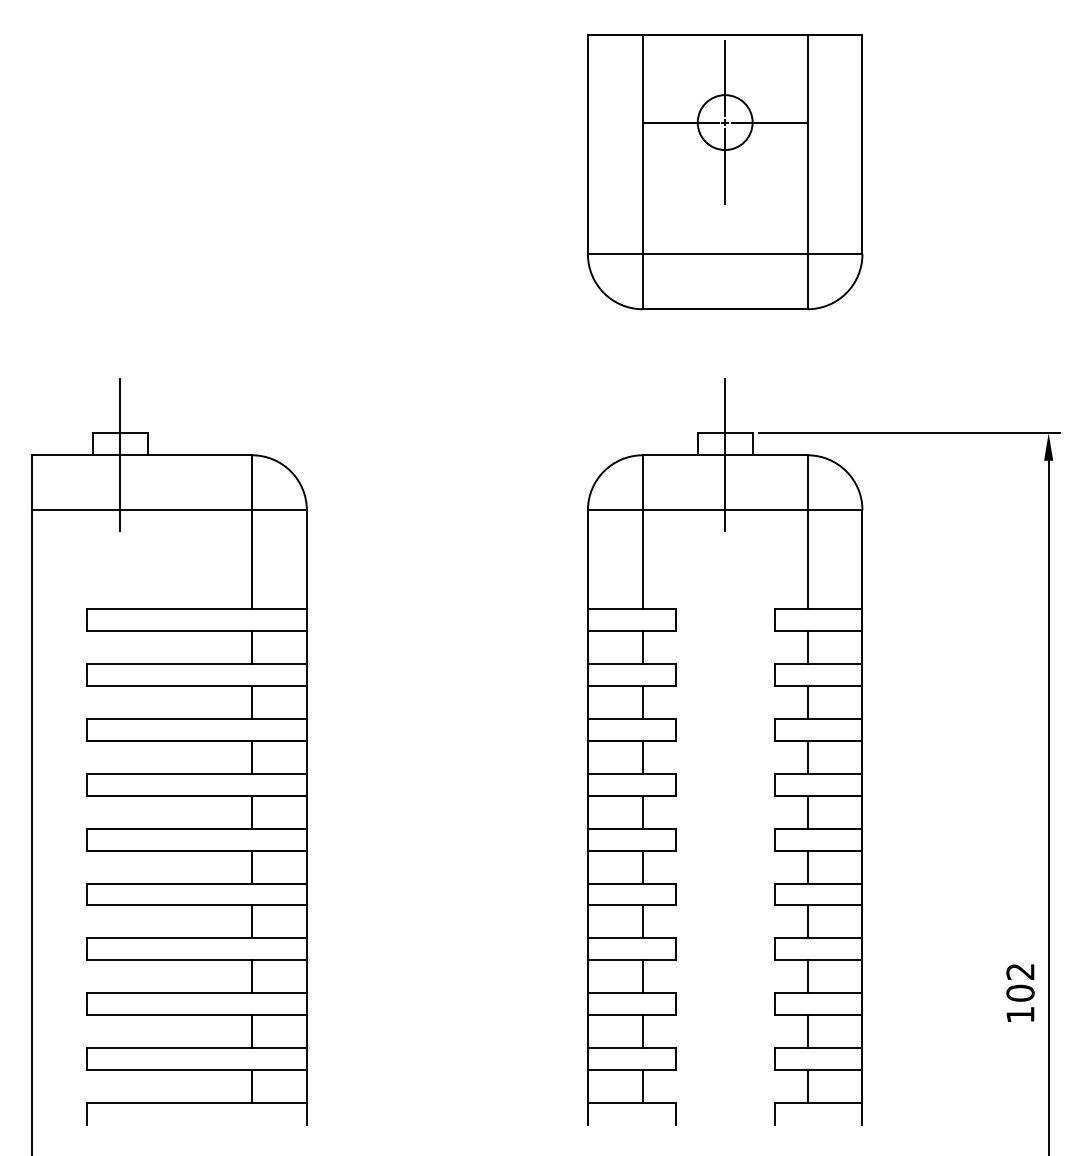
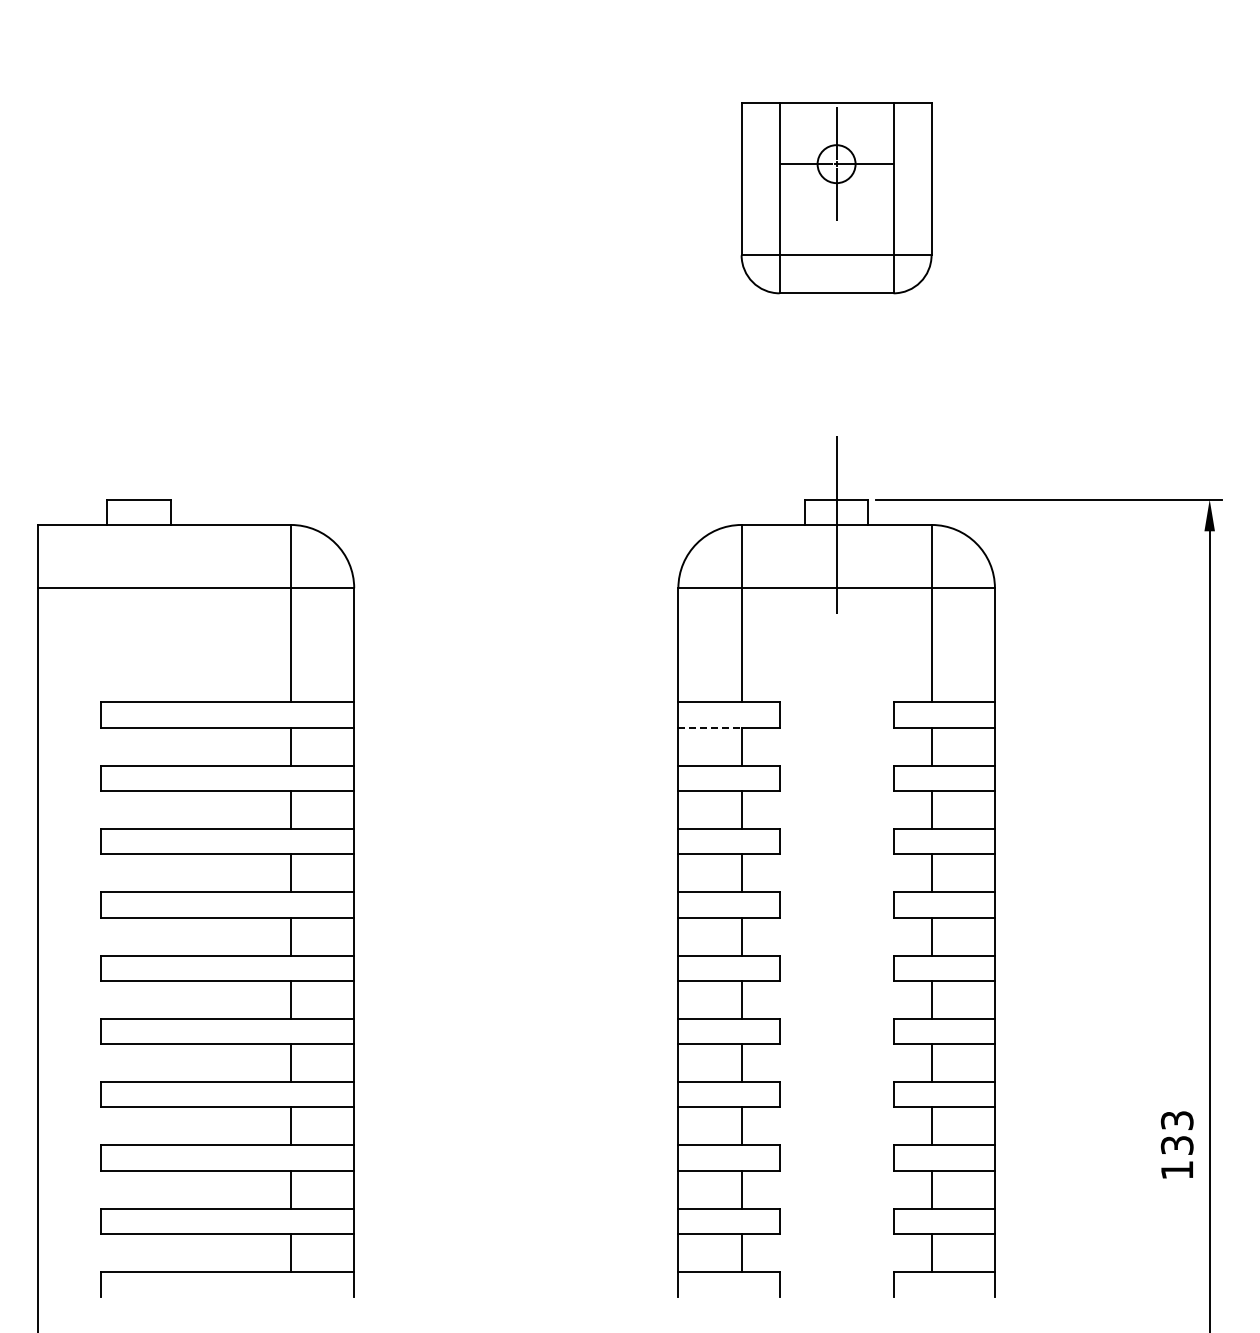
part: (725, 172) -> (836, 198), size x0.6
line: (119, 454) -> (138, 524), removed
line: (615, 630) -> (710, 727), solid -> dashed
text: (1020, 982) -> (1177, 1133), 102 -> 133

